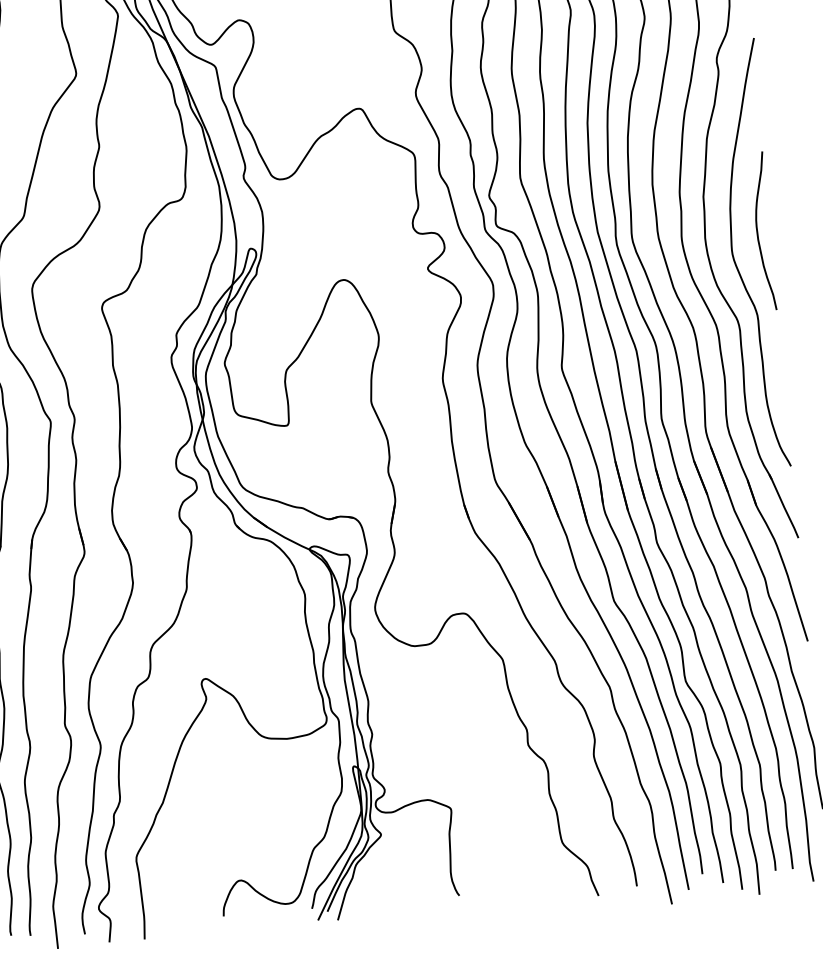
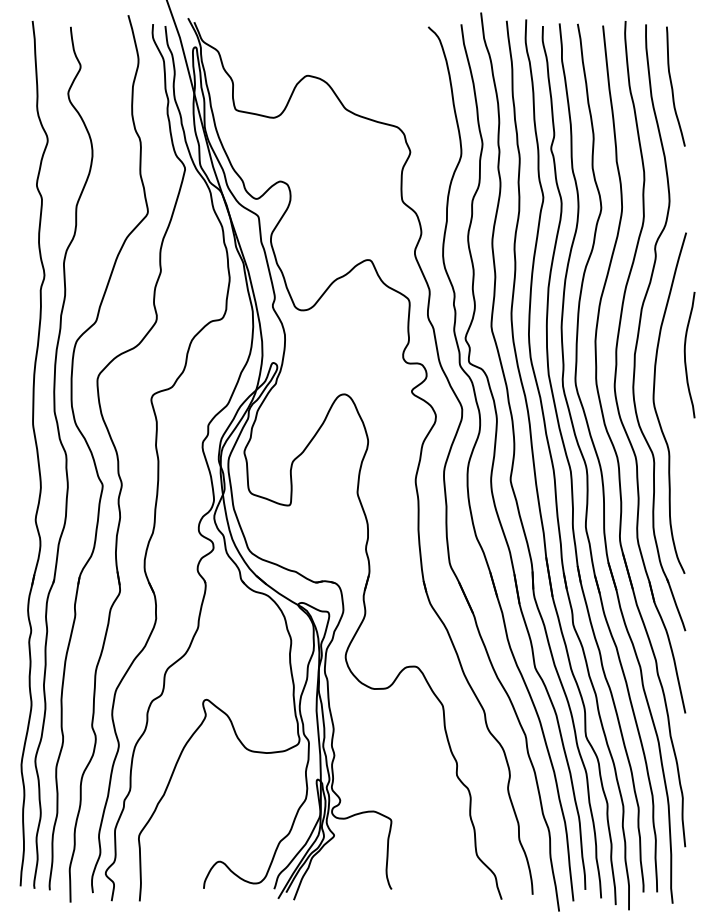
curve: (757, 231) -> (685, 354), moved

